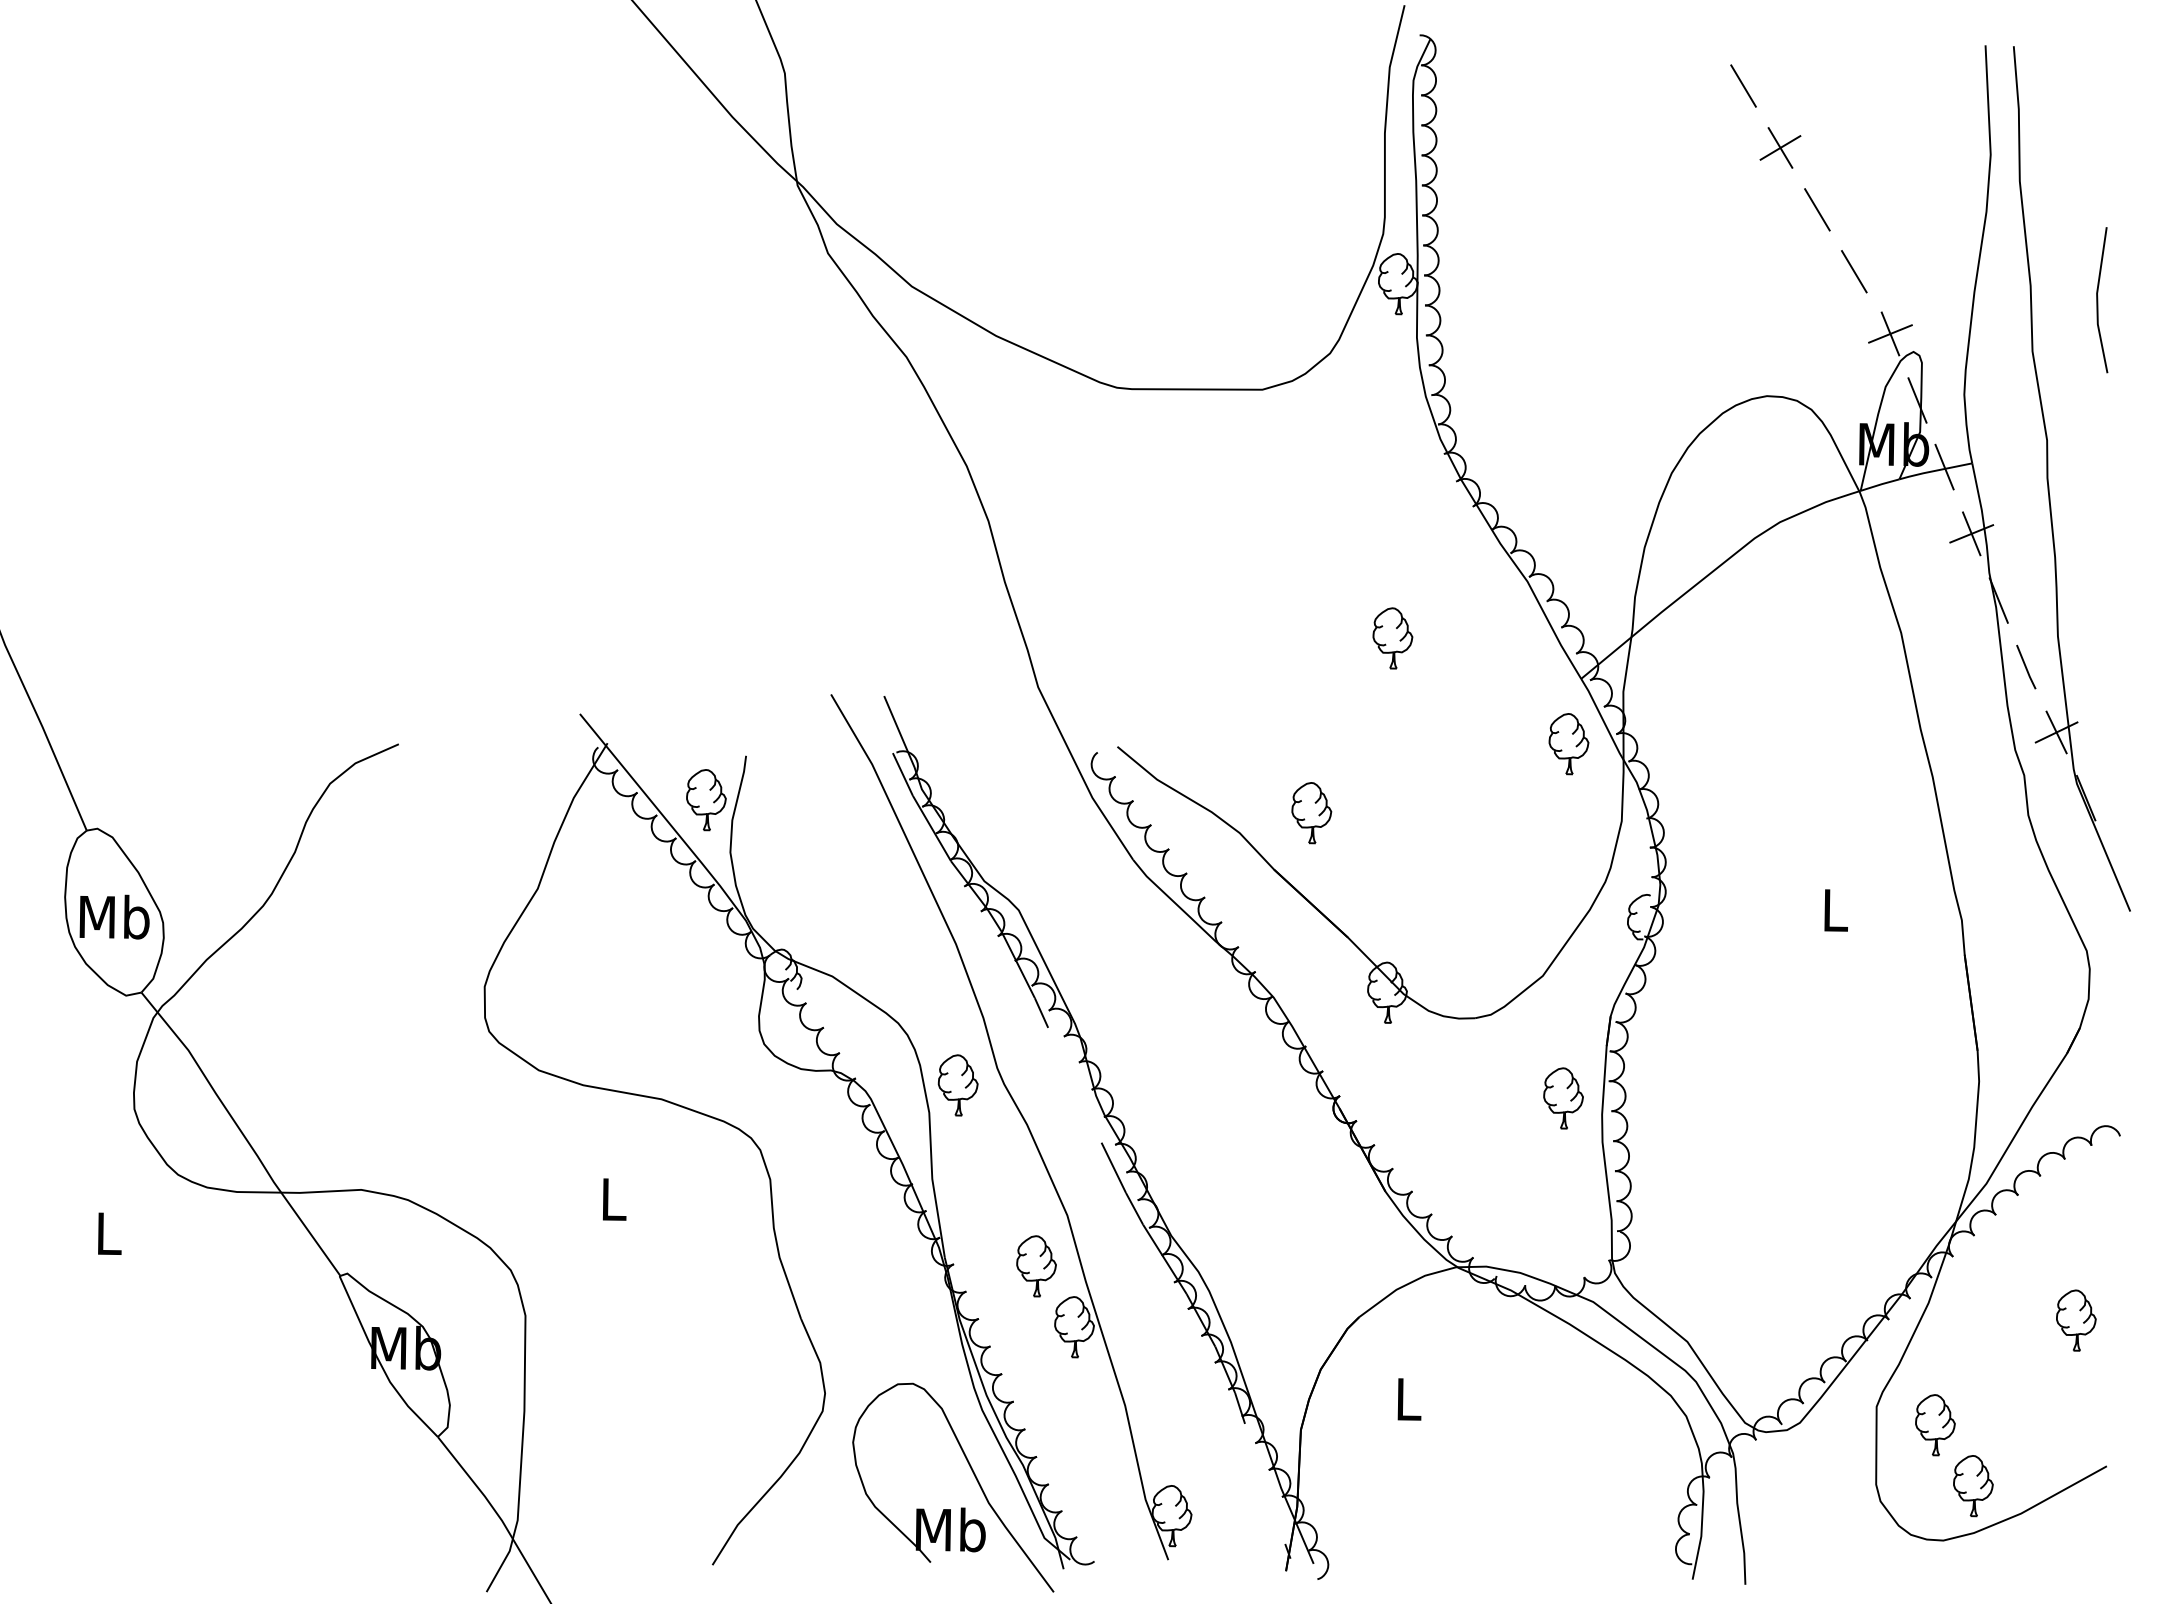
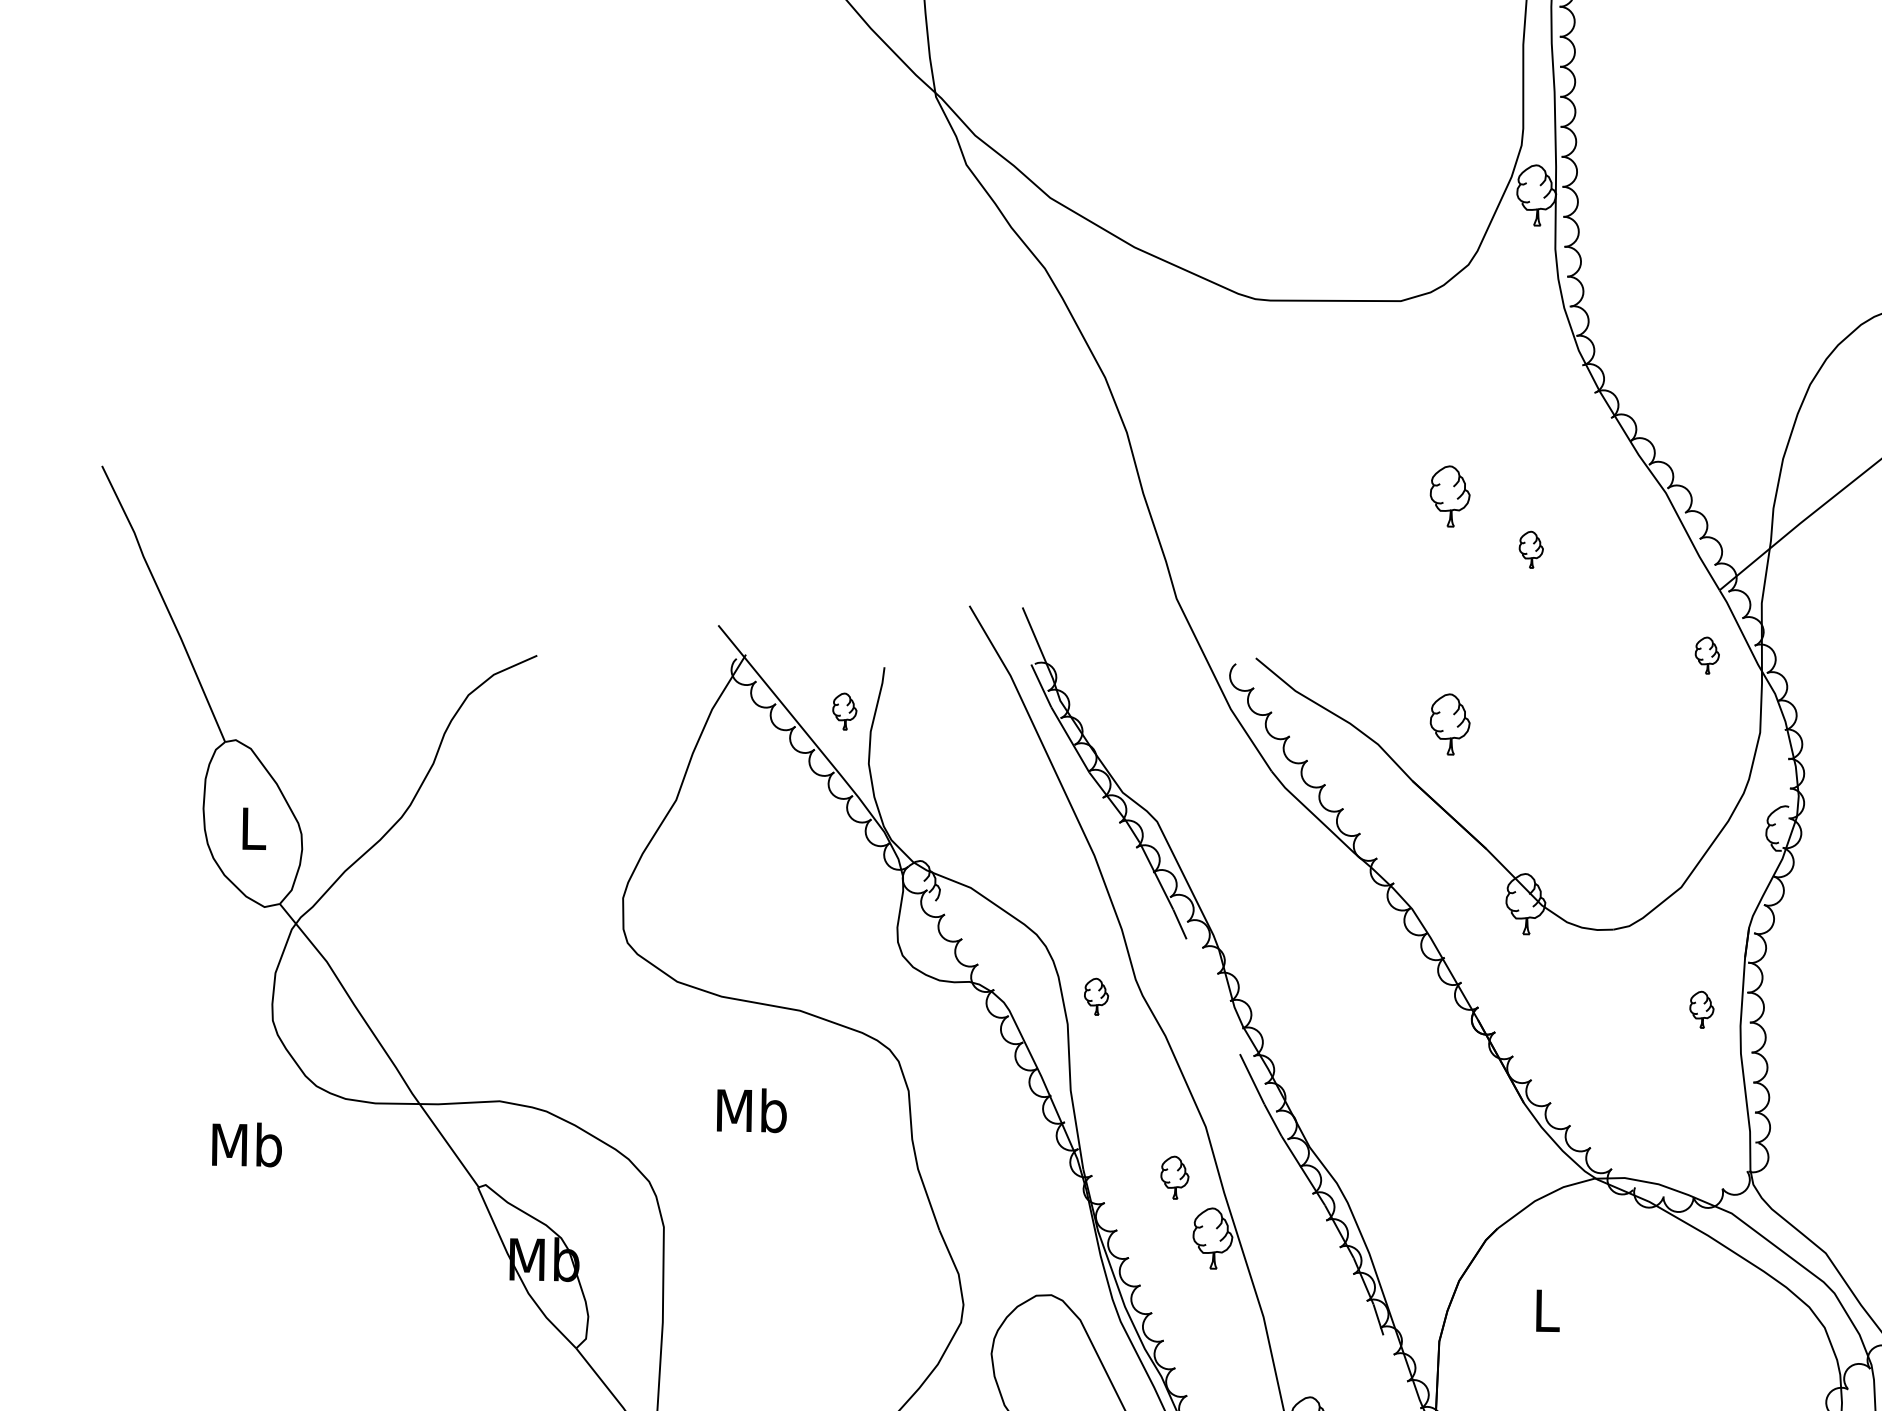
part: (1311, 585) -> (1449, 496), added
part: (1392, 638) -> (1530, 549), size x0.6
part: (1568, 744) -> (1706, 655), size x0.6
part: (706, 800) -> (844, 711), size x0.6
text: (114, 916) -> (252, 827), Mb -> L
part: (957, 1085) -> (1095, 996), size x0.6
part: (1563, 1098) -> (1701, 1009), size x0.6
text: (613, 1199) -> (751, 1110), L -> Mb
text: (108, 1233) -> (246, 1144), L -> Mb
part: (1036, 1266) -> (1174, 1177), size x0.7

